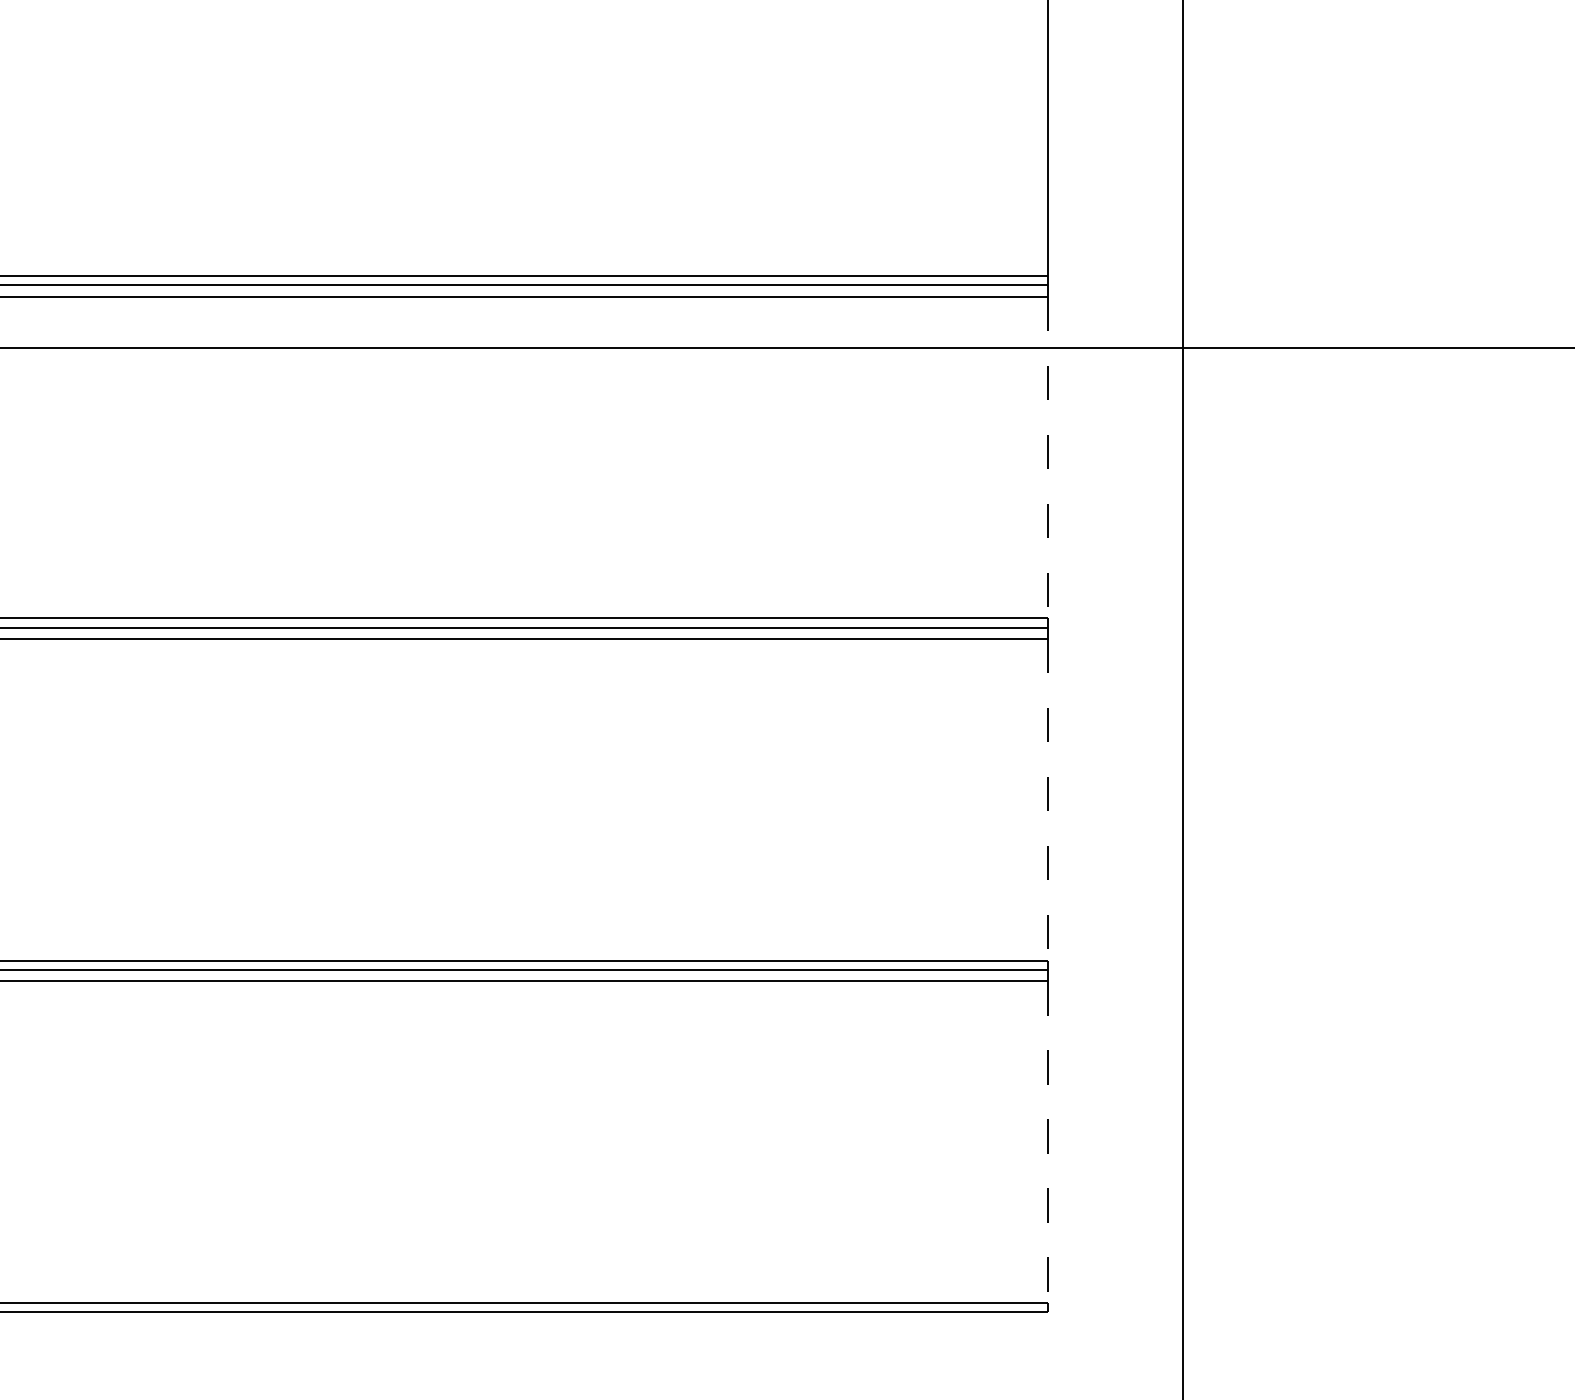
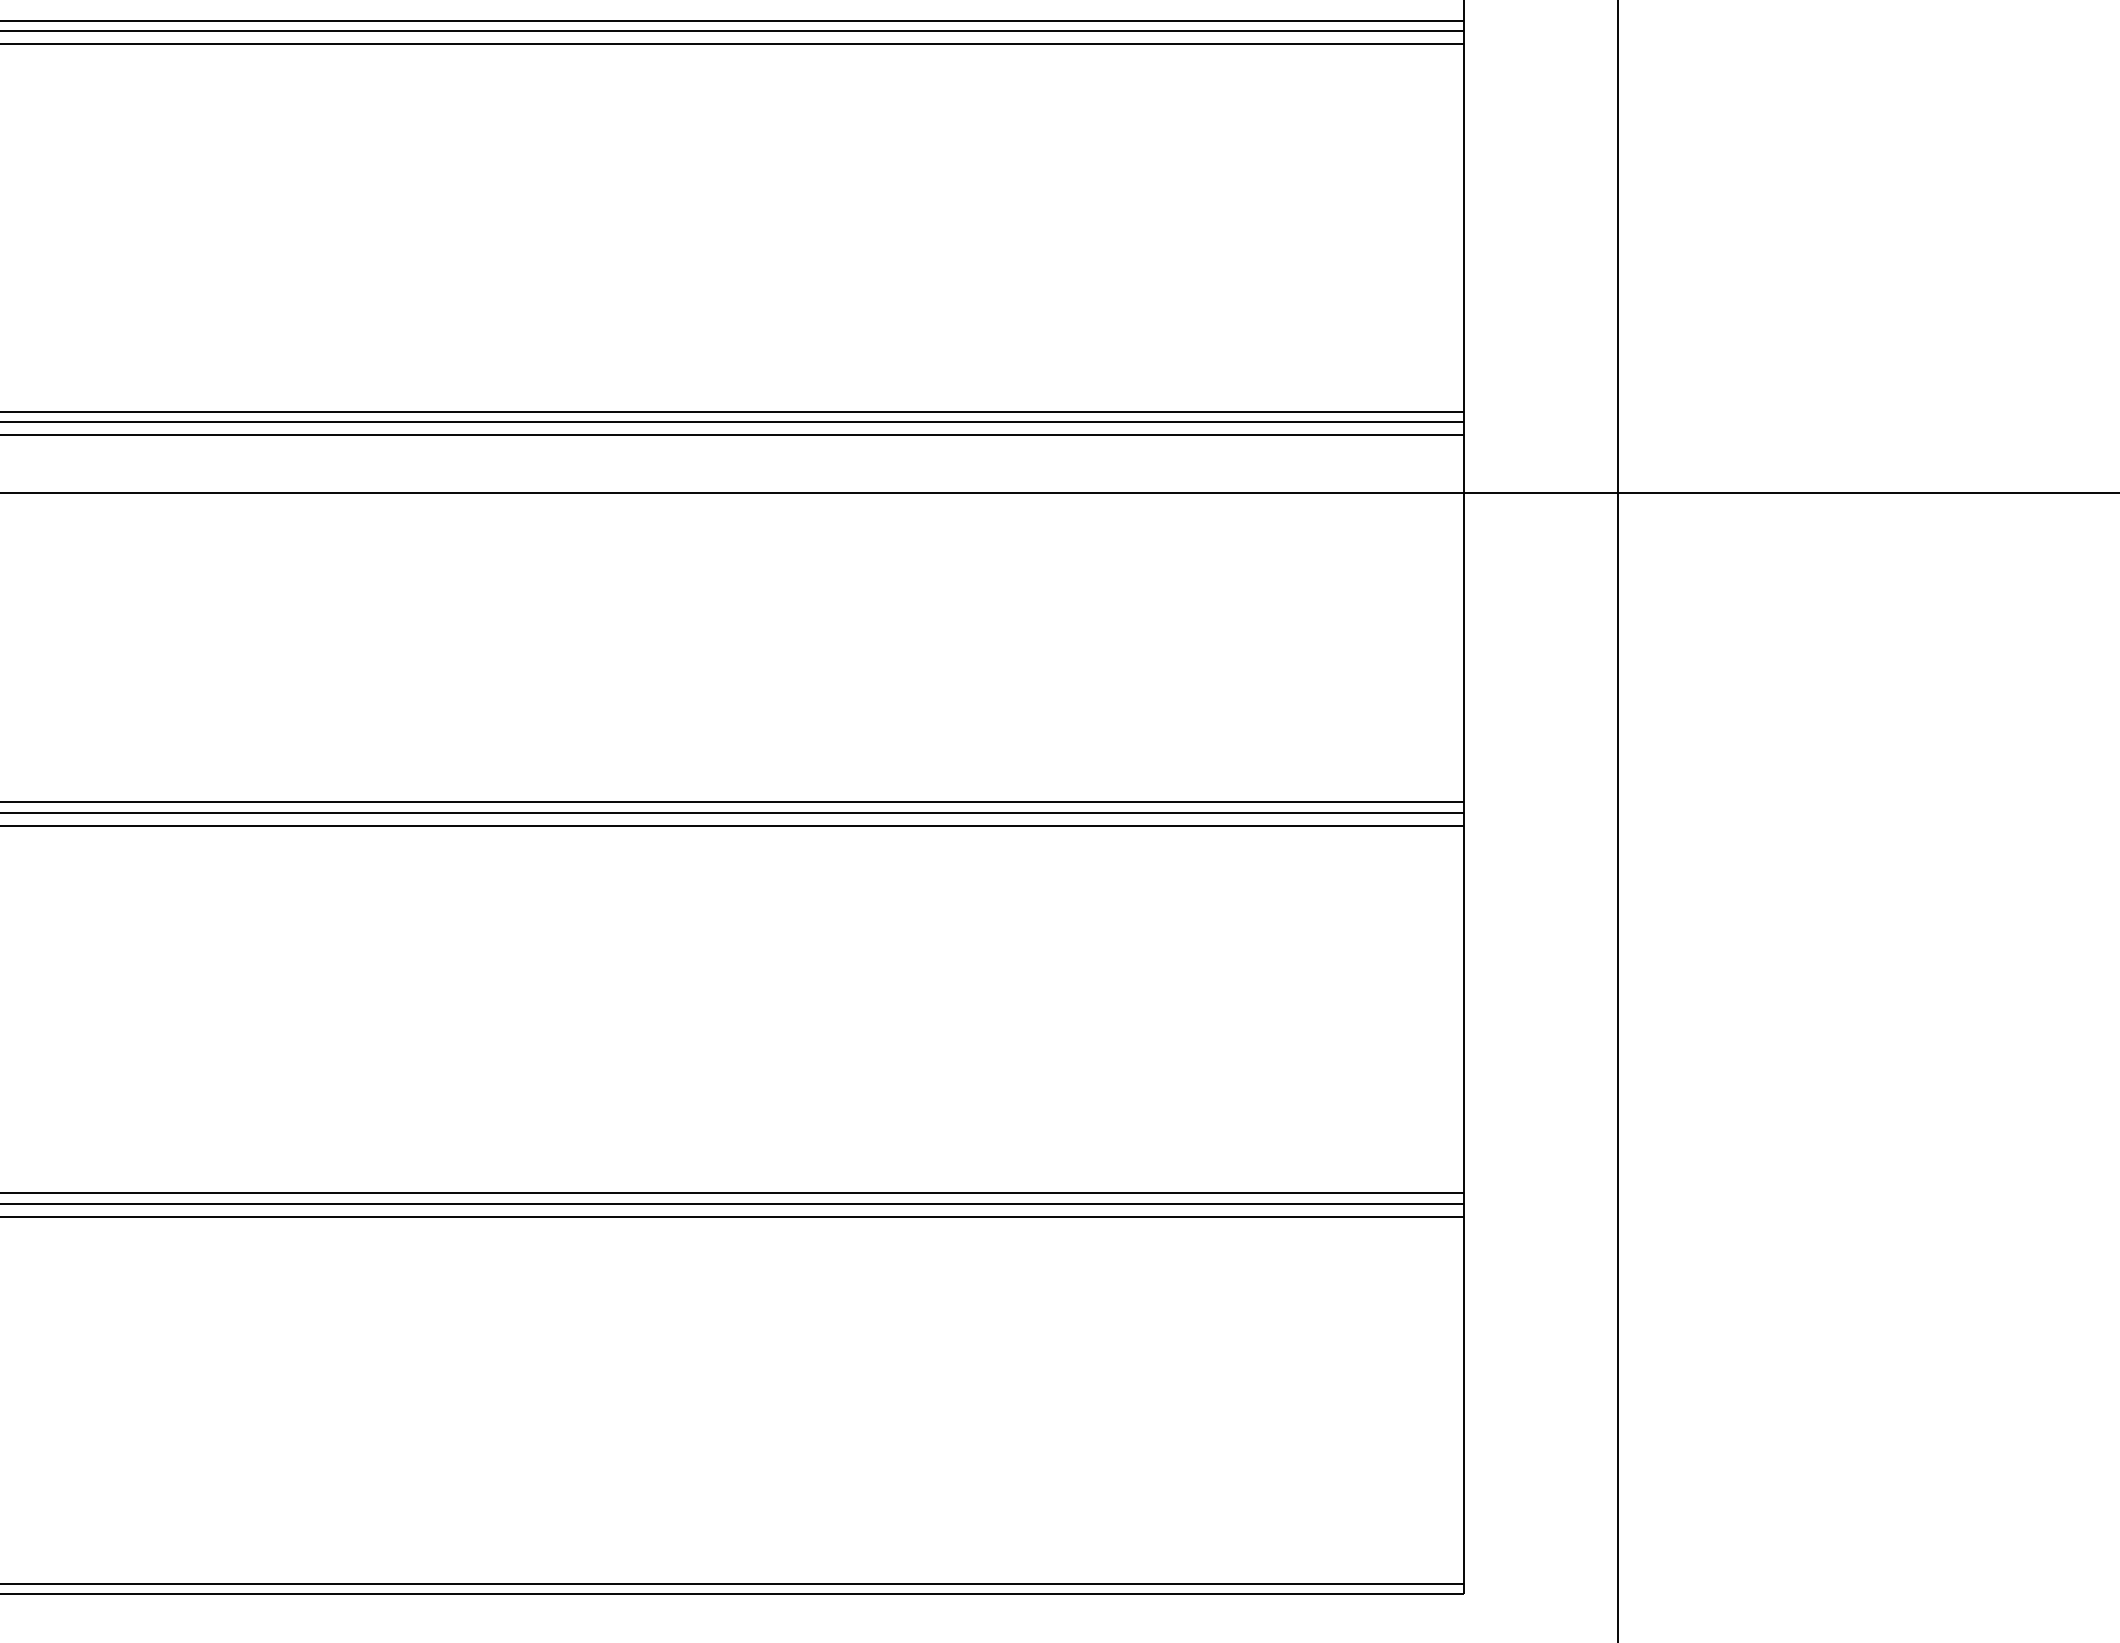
line: (1047, 457) -> (1464, 618), dashed -> solid
line: (1047, 799) -> (1464, 1009), dashed -> solid
line: (1047, 1142) -> (1464, 1400), dashed -> solid

